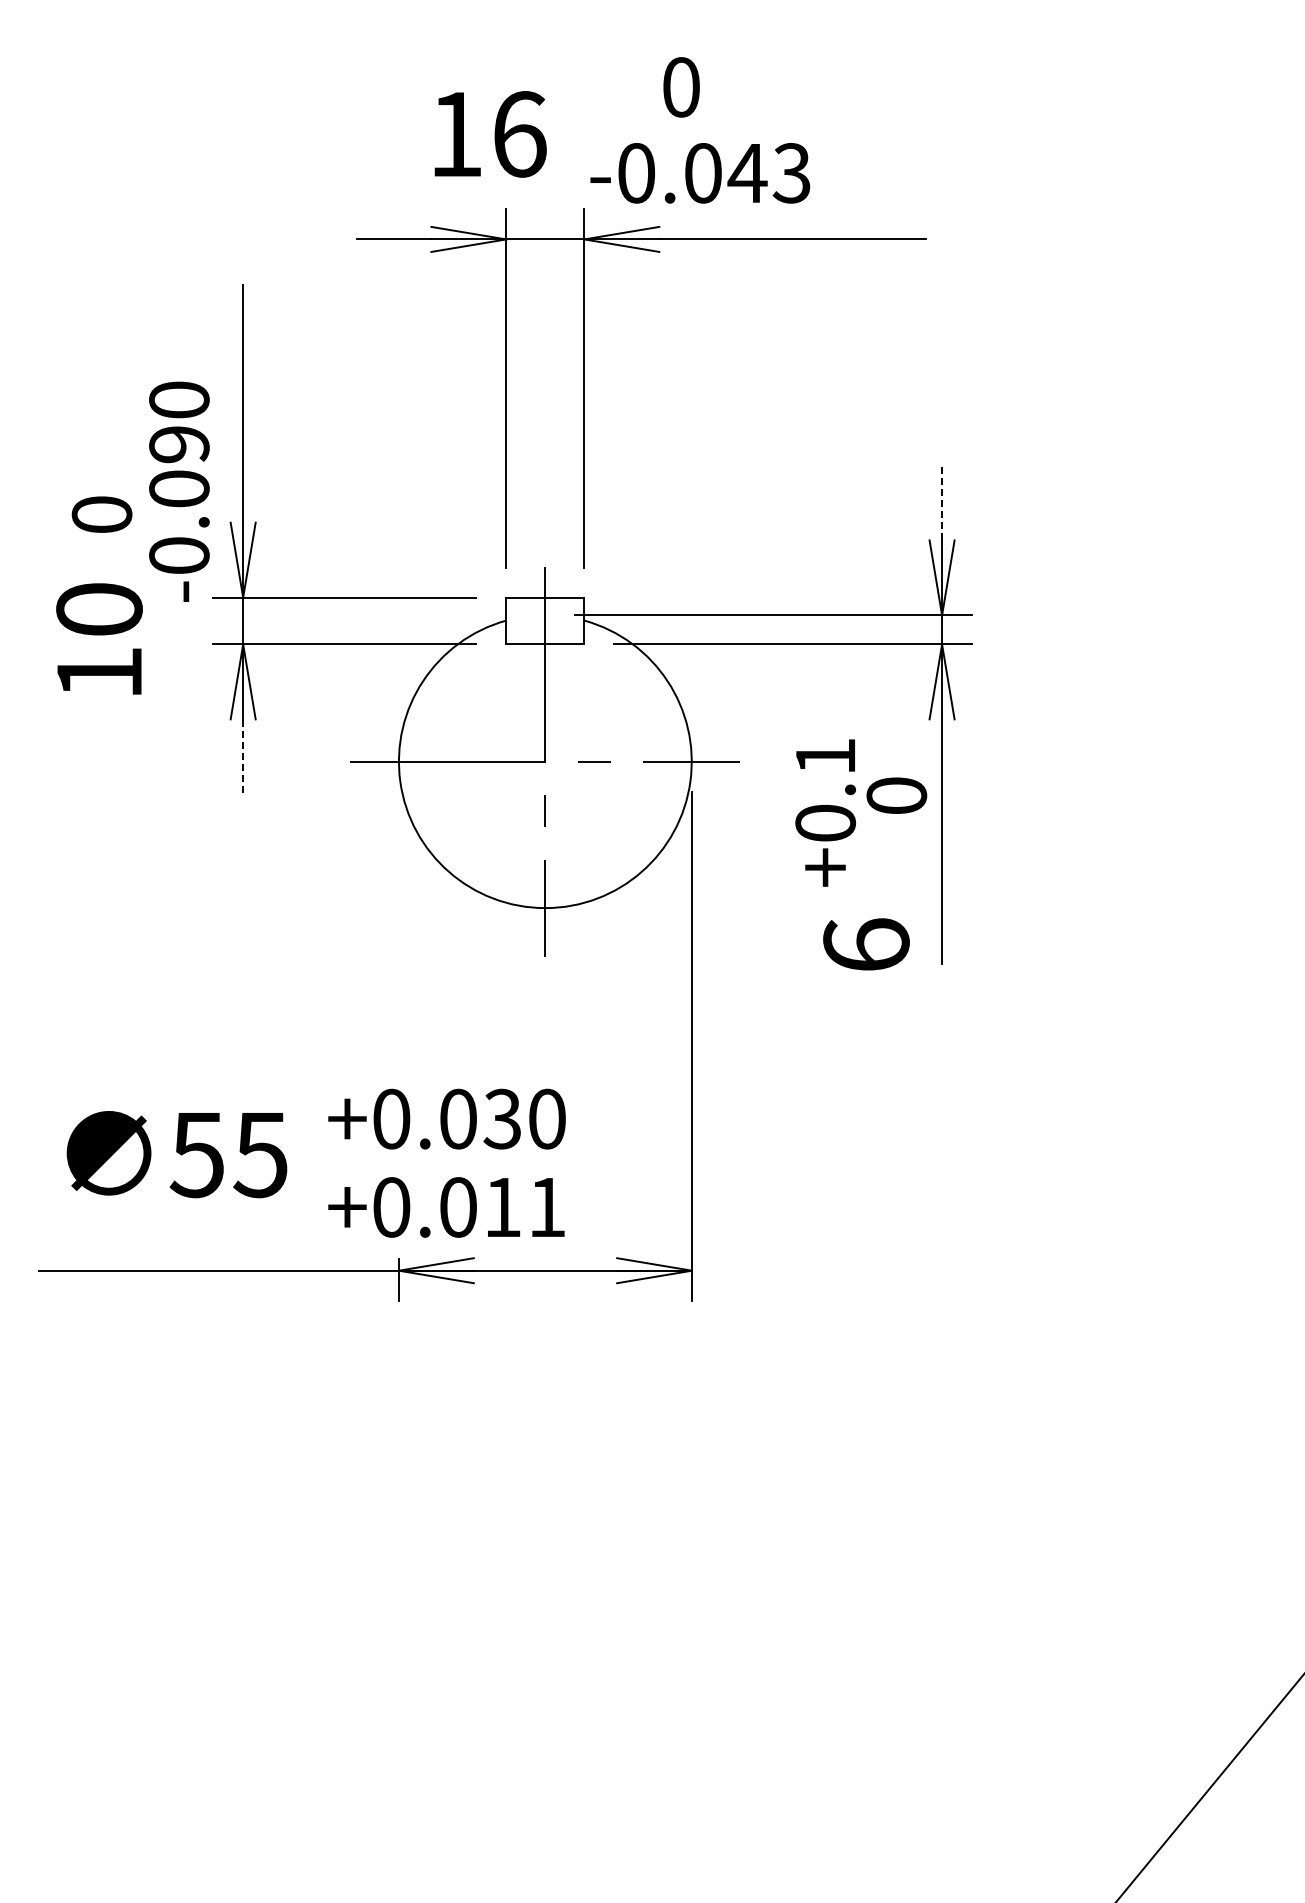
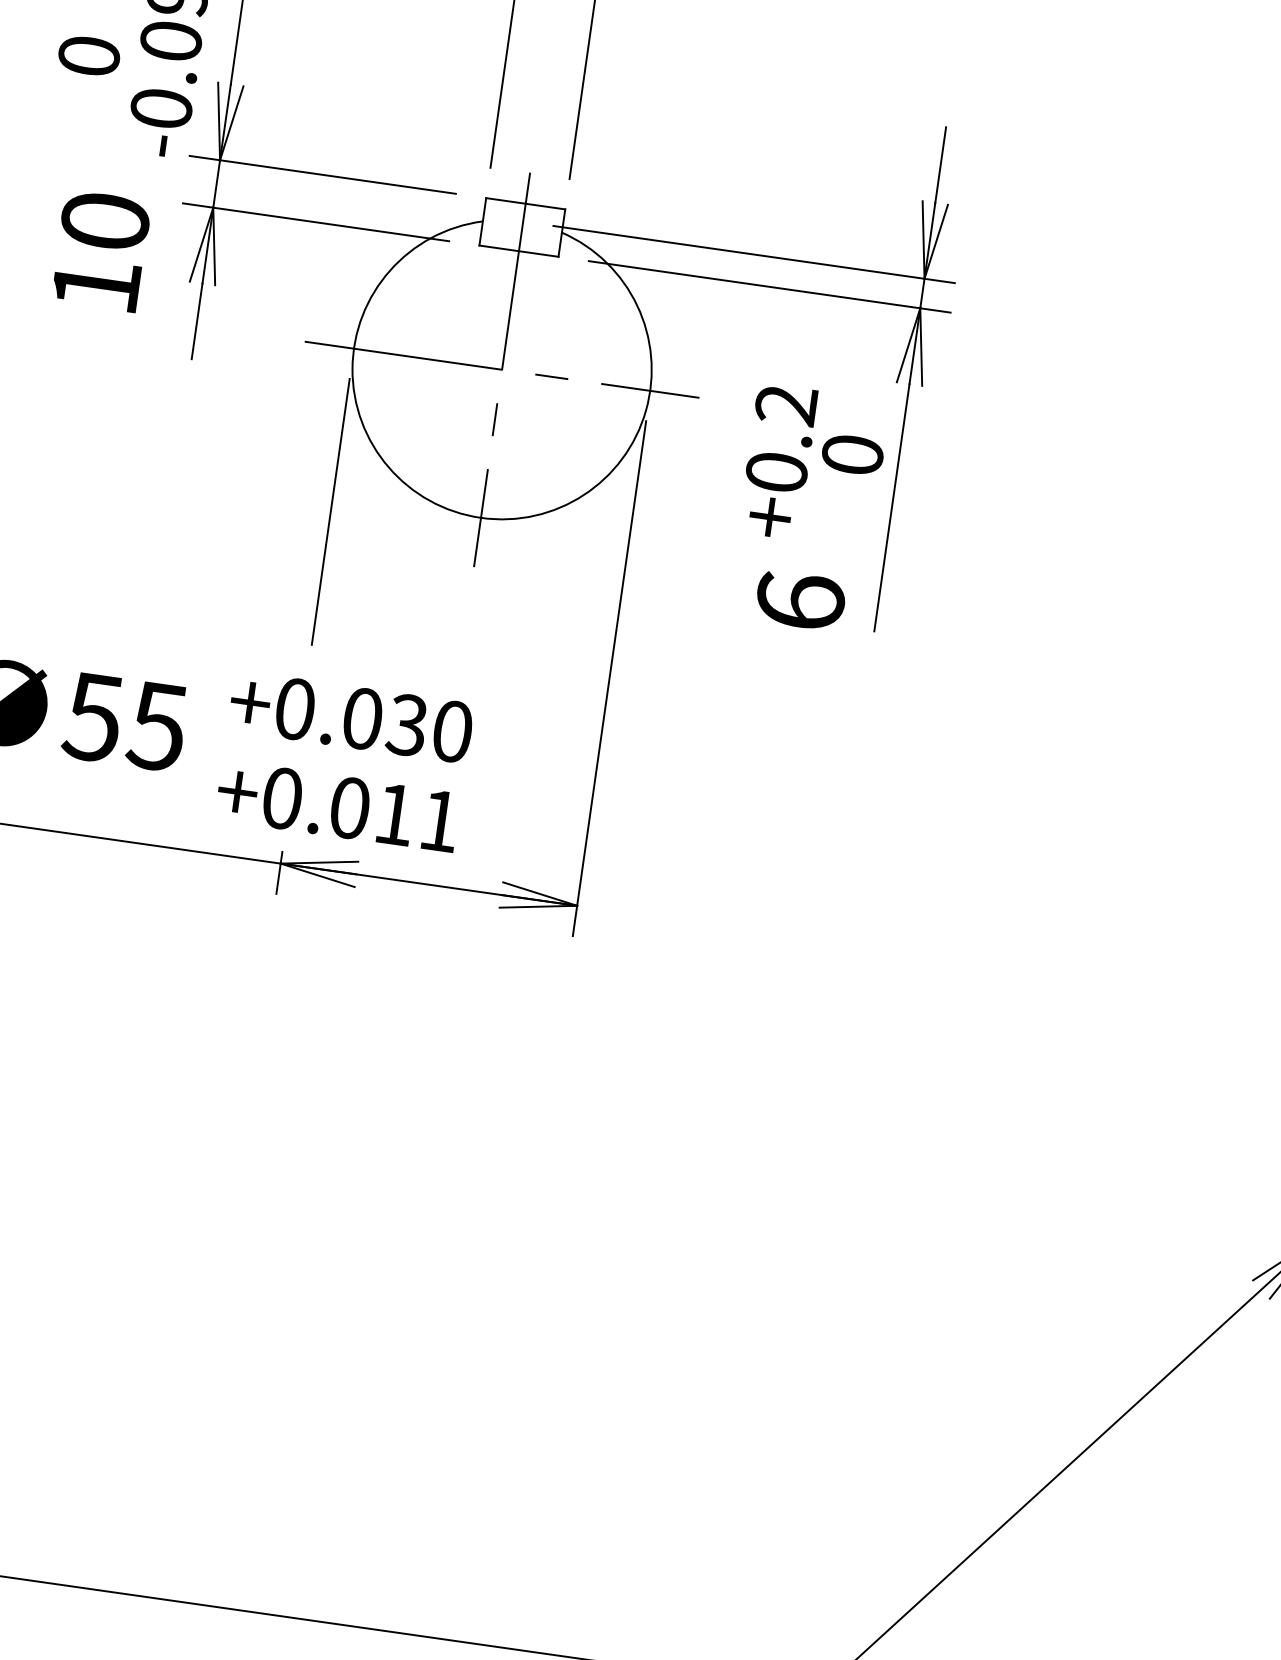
line: (942, 502) -> (941, 164), dashed -> solid
text: (99, 638) -> (101, 250), moved
text: (824, 756) -> (785, 404), +0.1 -> +0.2
line: (243, 757) -> (197, 322), dashed -> solid
line: (398, 922) -> (330, 511), added

